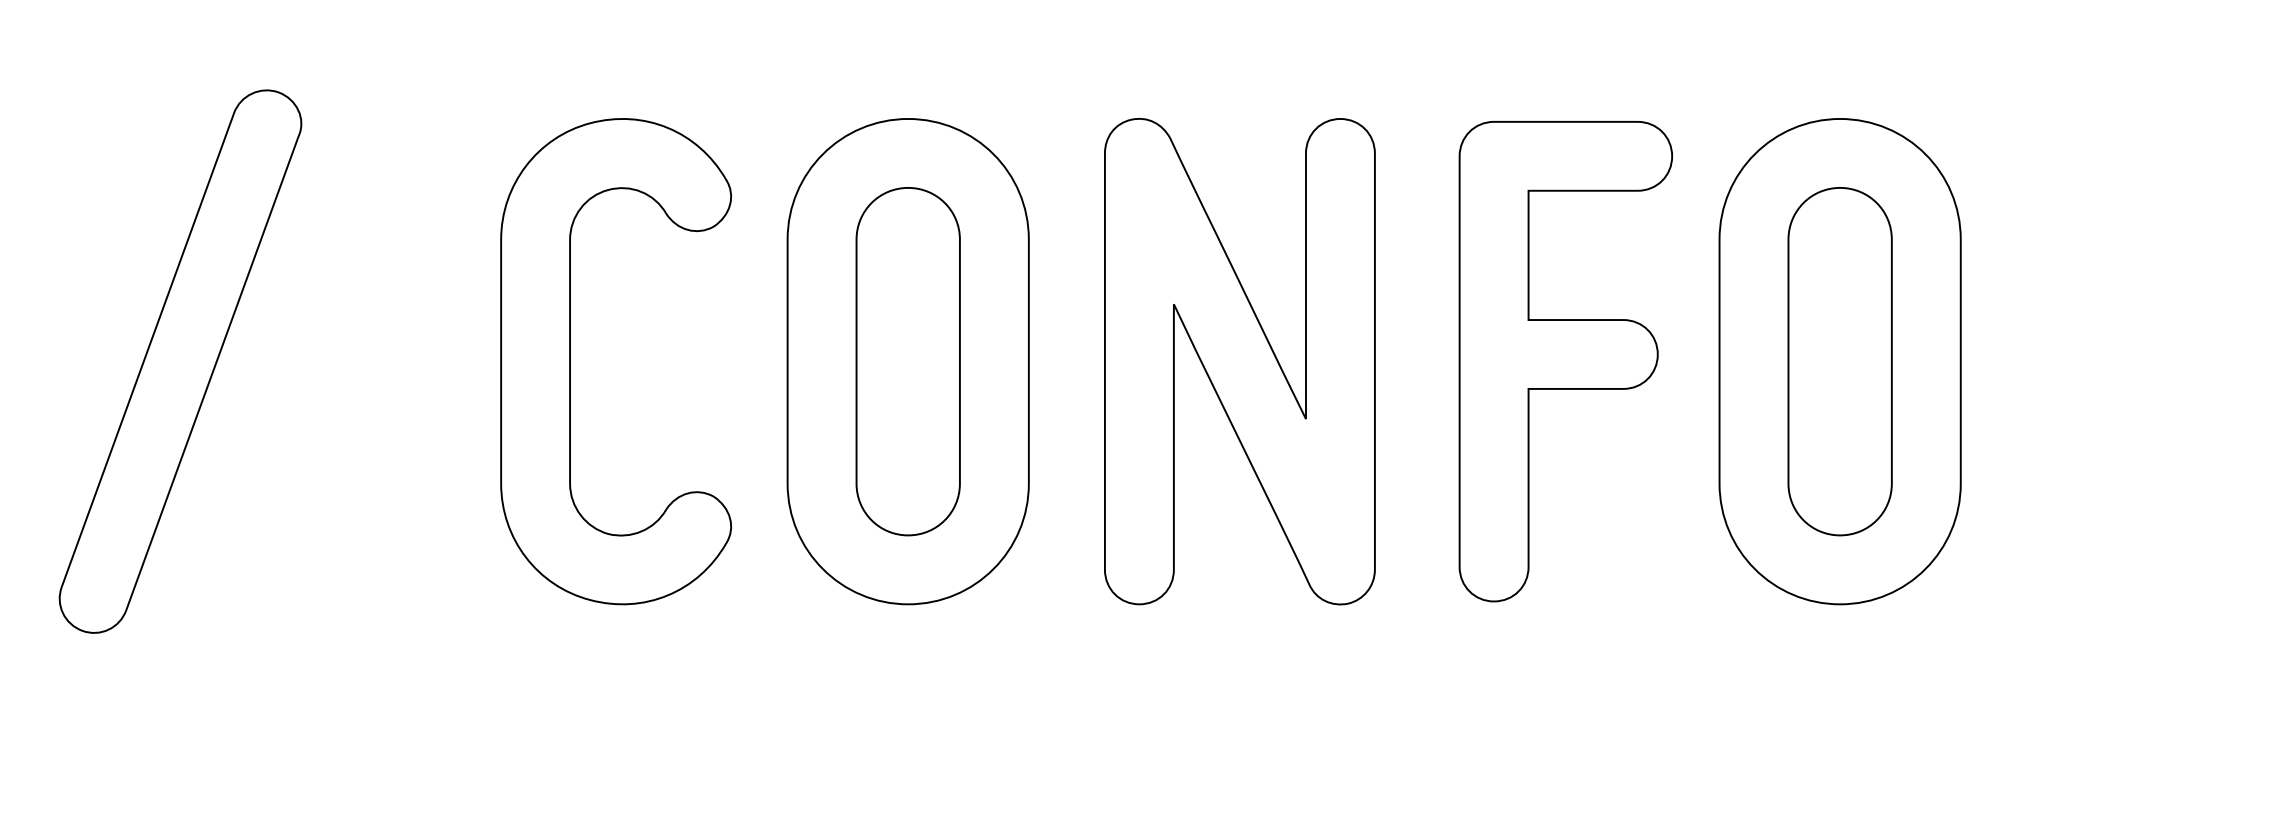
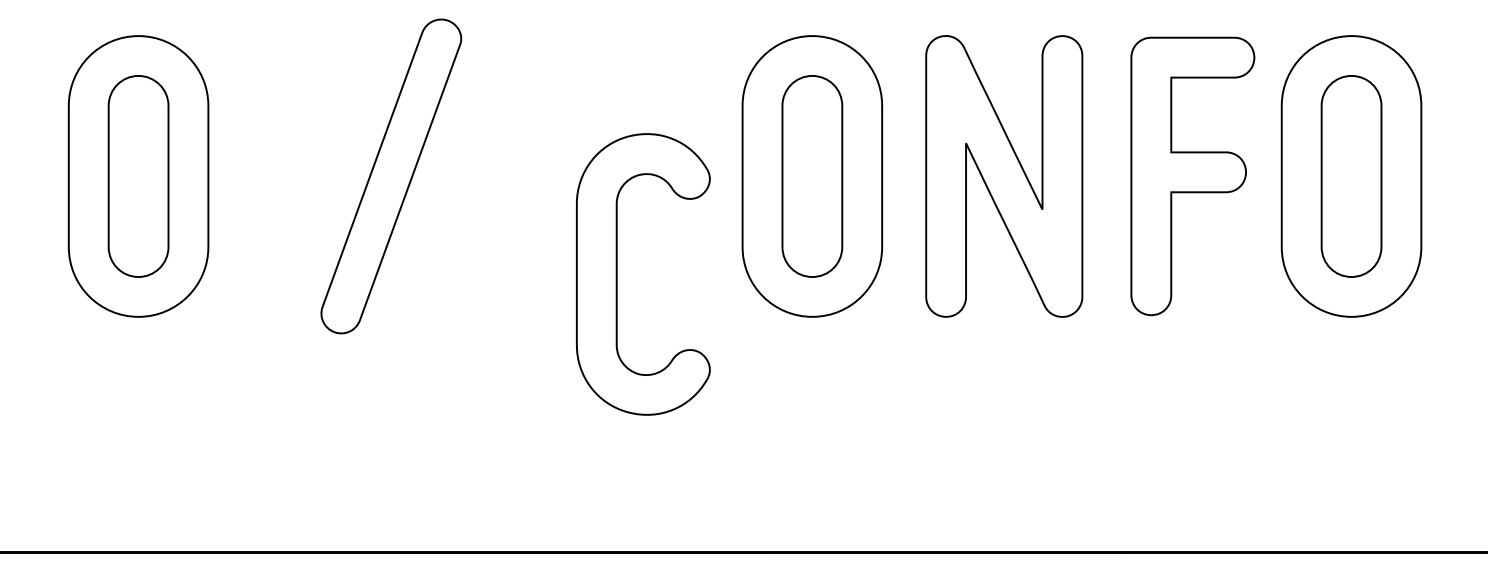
part: (571, 361) -> (617, 274), moved

